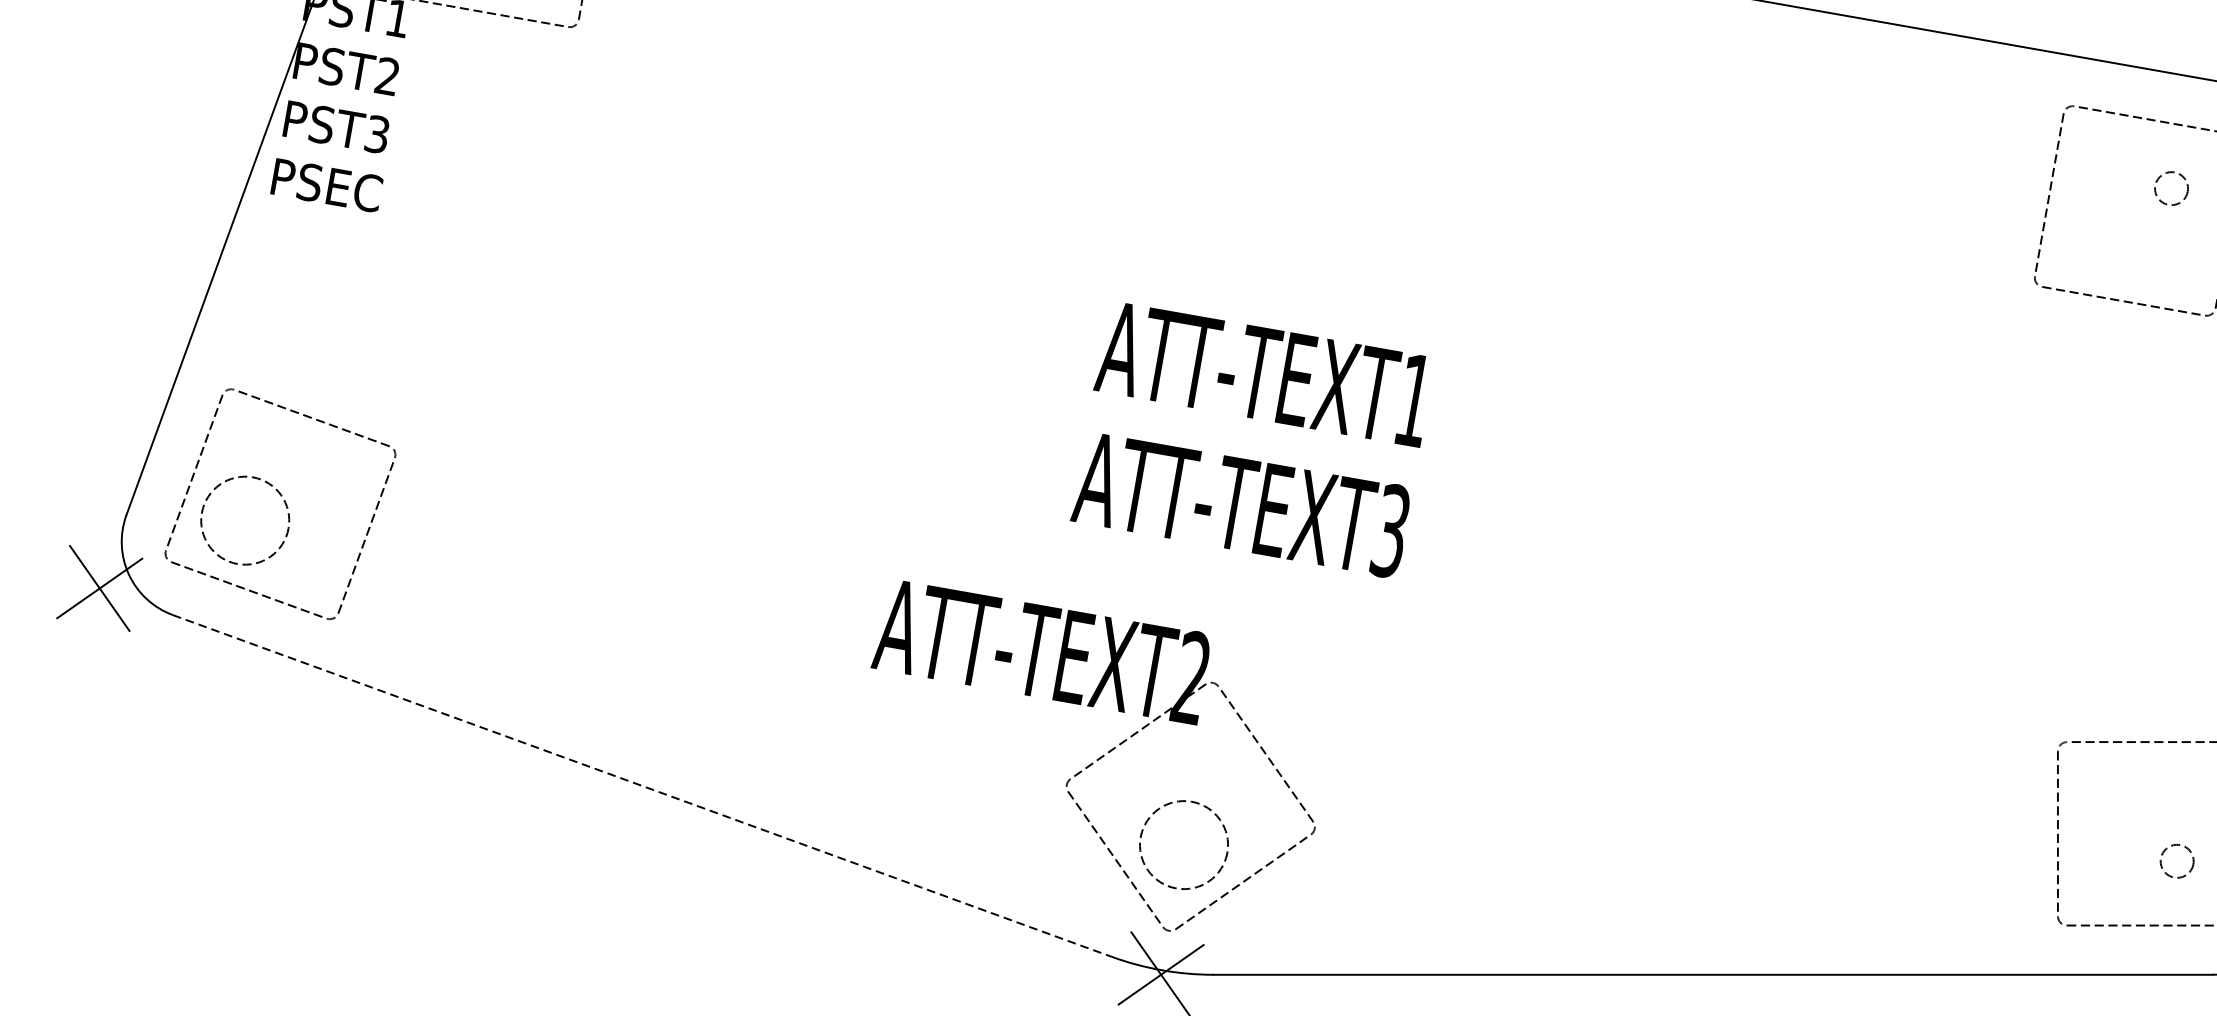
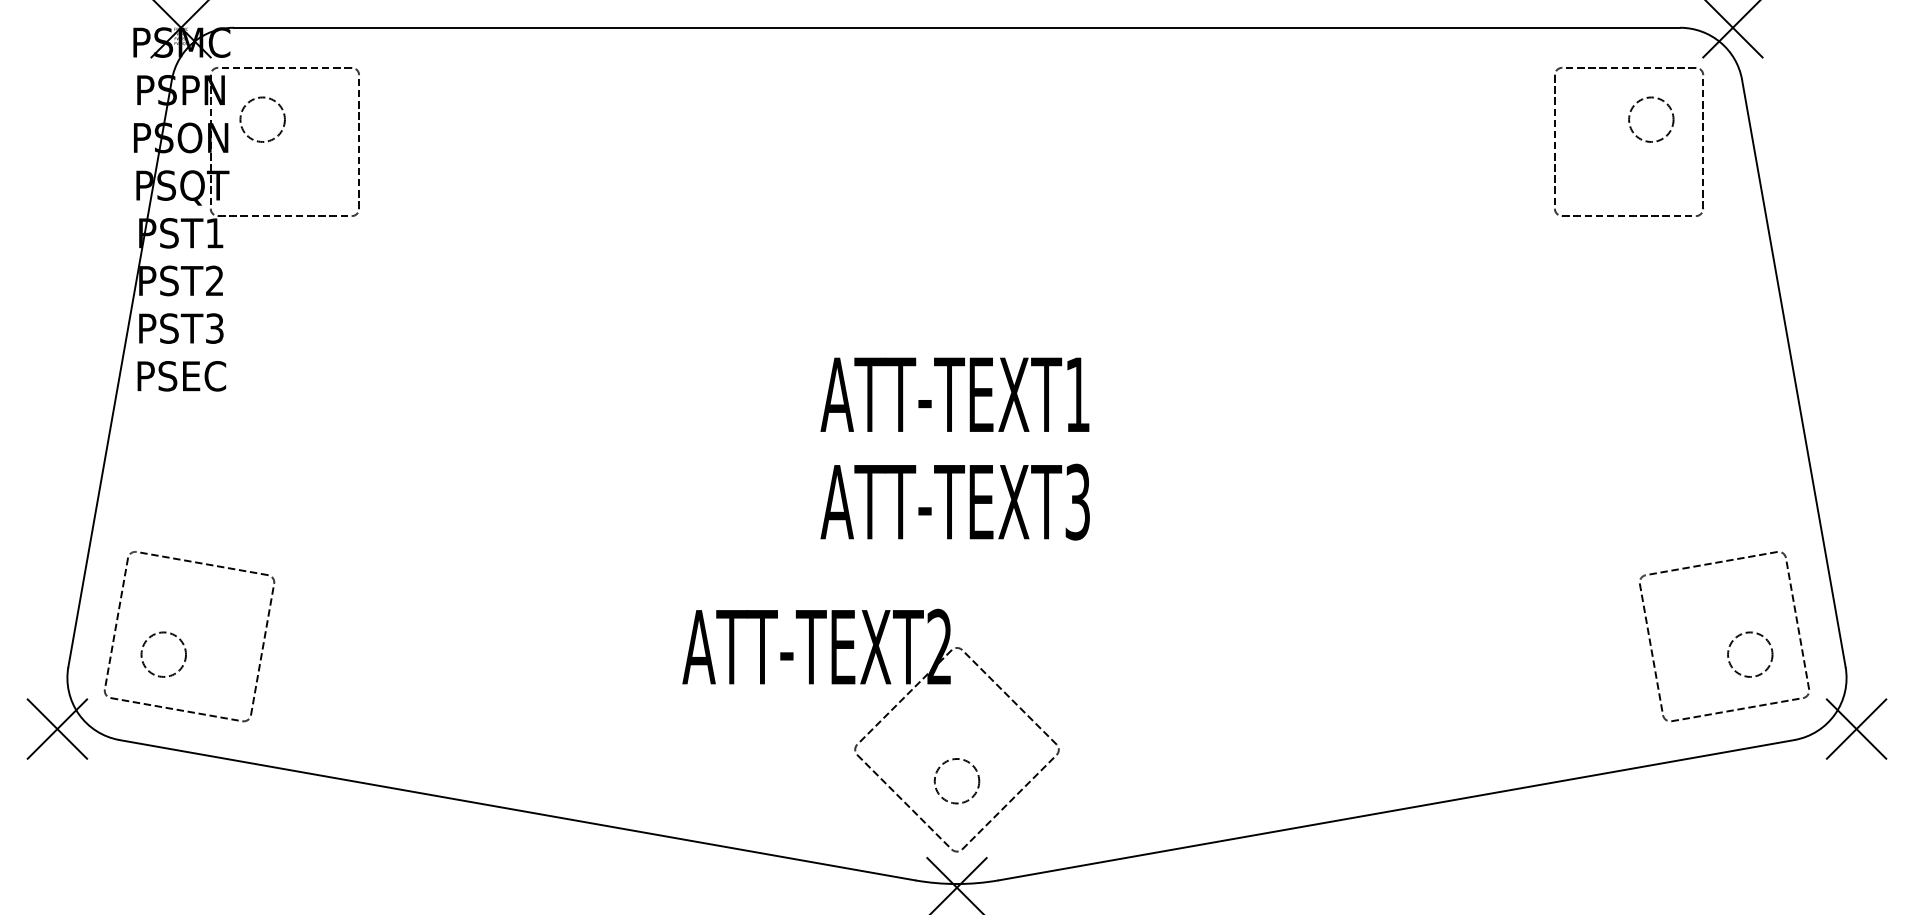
circle: (2171, 188) -> (1651, 119), size x1.67
circle: (244, 520) -> (163, 654), size x0.62
line: (642, 786) -> (517, 810), dashed -> solid
circle: (1183, 844) -> (956, 780), size x0.62
circle: (2177, 861) -> (1750, 654), size x1.67

